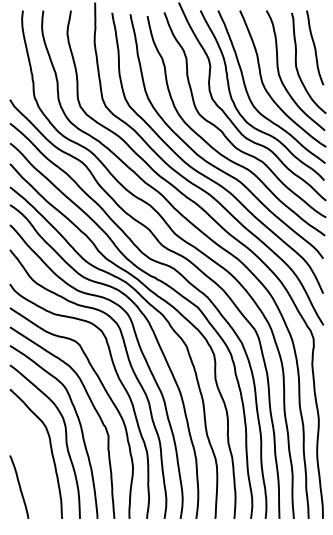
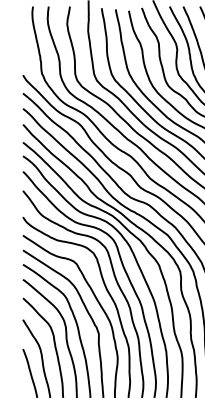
curve: (33, 467) -> (41, 358), added

